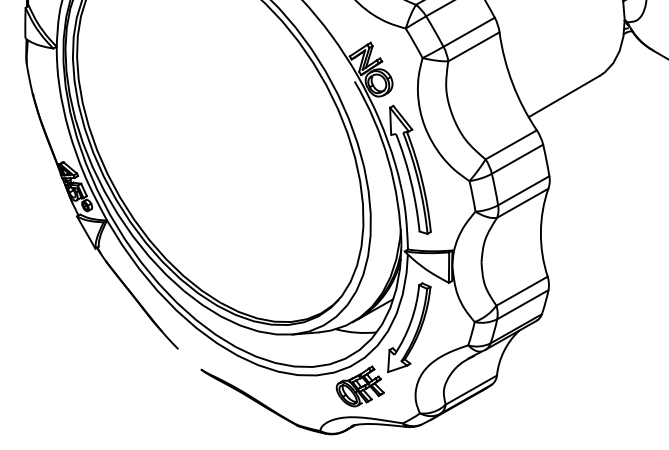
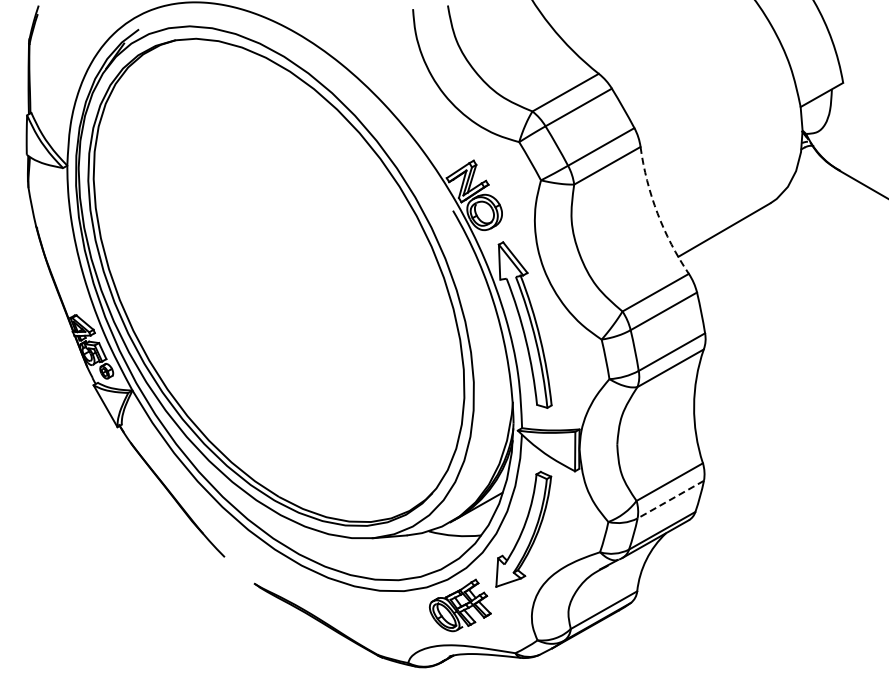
arc: (512, 83) -> (657, 213), solid -> dashed
line: (522, 304) -> (670, 499), solid -> dashed

